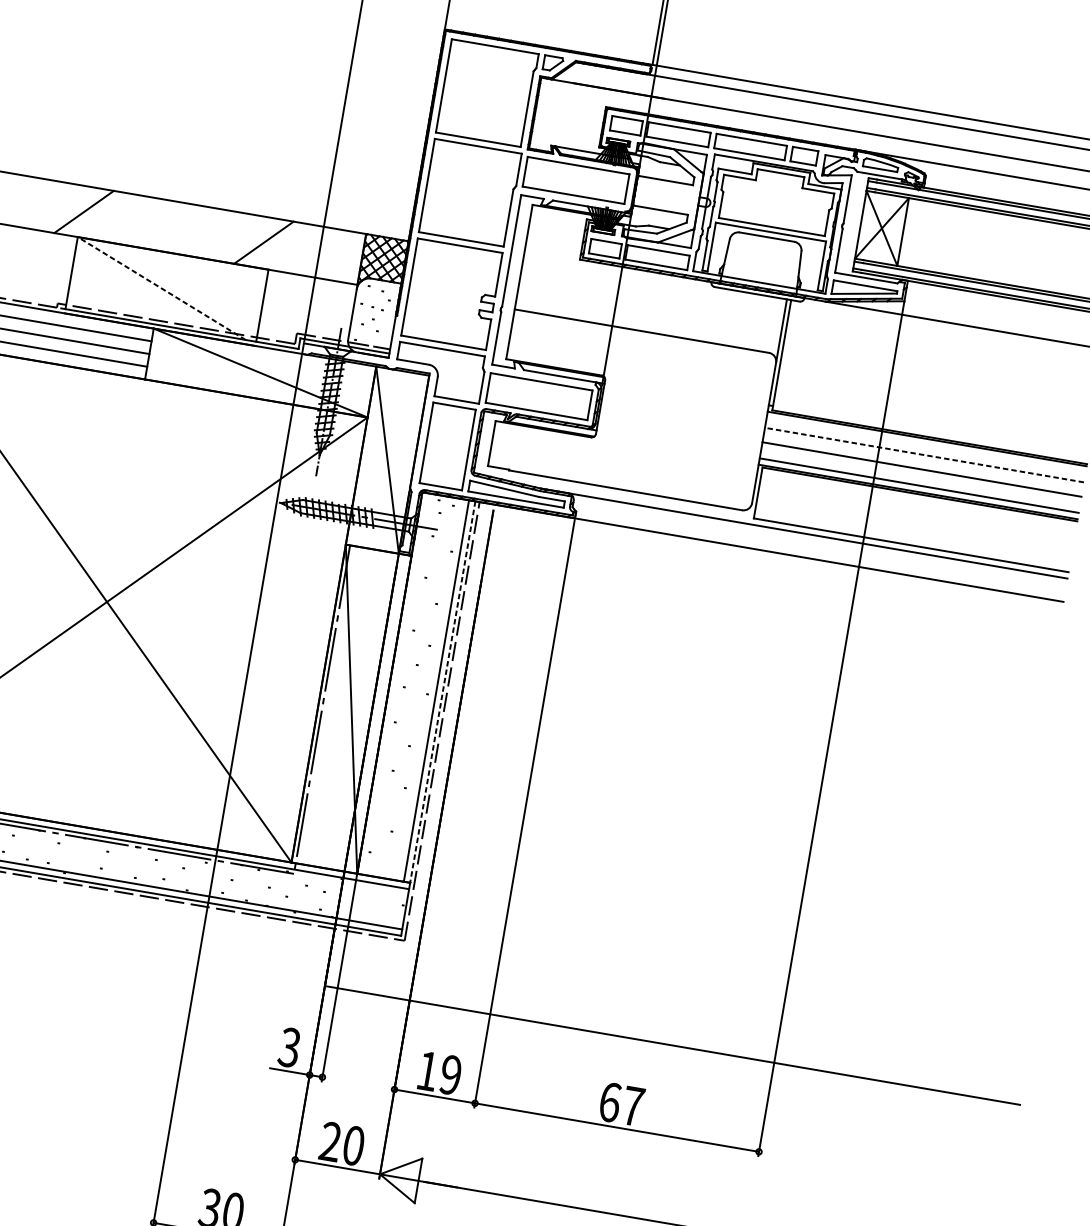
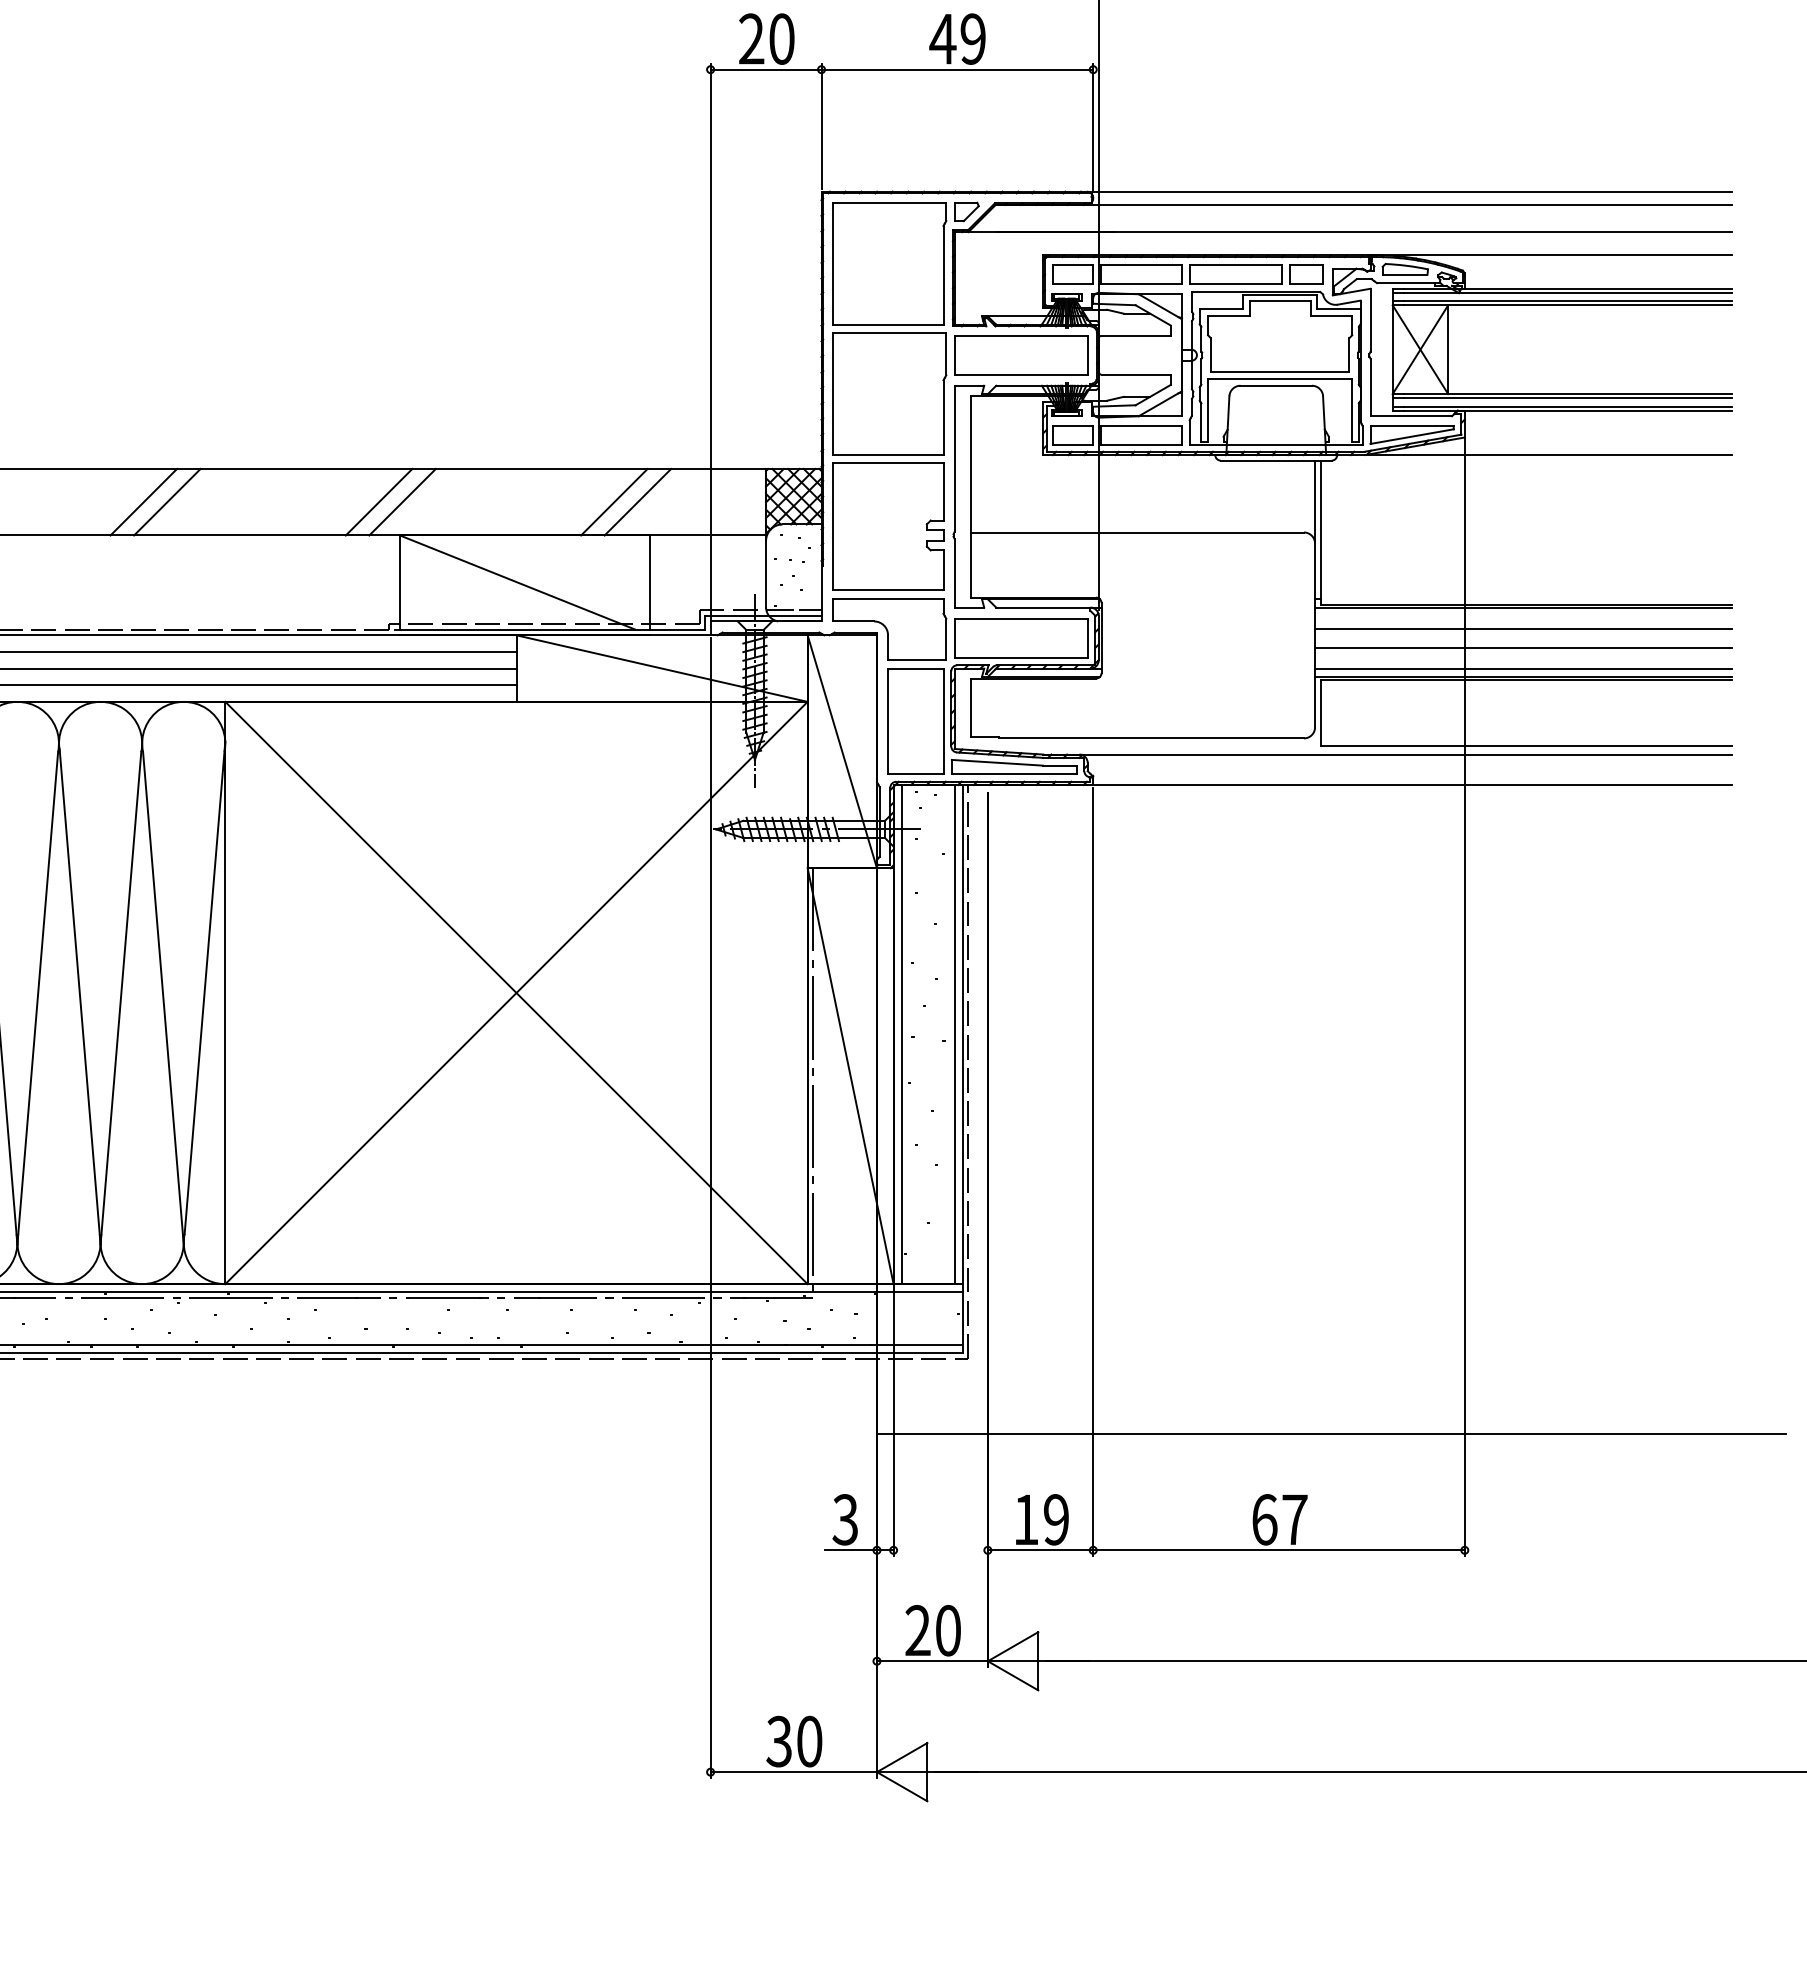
line: (65, 208) -> (378, 501), added
line: (246, 239) -> (614, 501), added
line: (161, 288) -> (517, 582), dashed -> solid
line: (924, 454) -> (1523, 628), dashed -> solid
line: (395, 684) -> (901, 1034), added
line: (442, 691) -> (962, 1034), dashed -> solid

